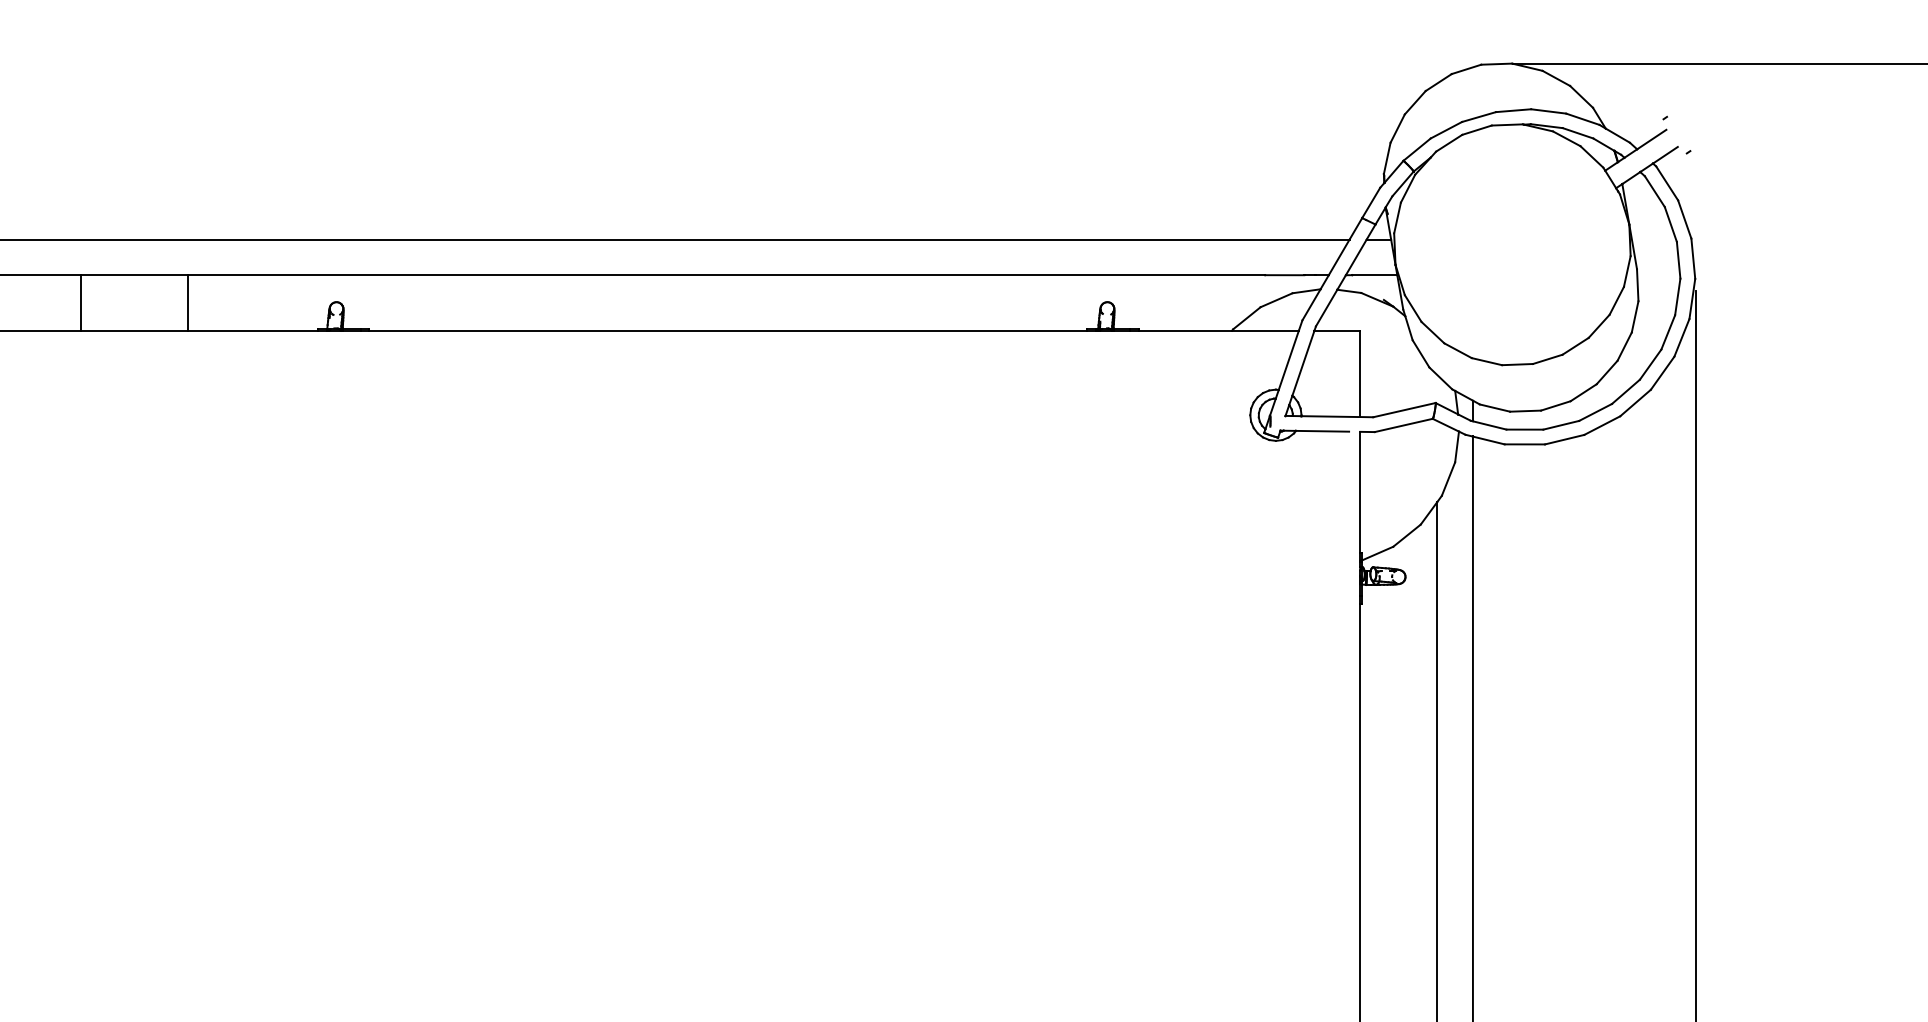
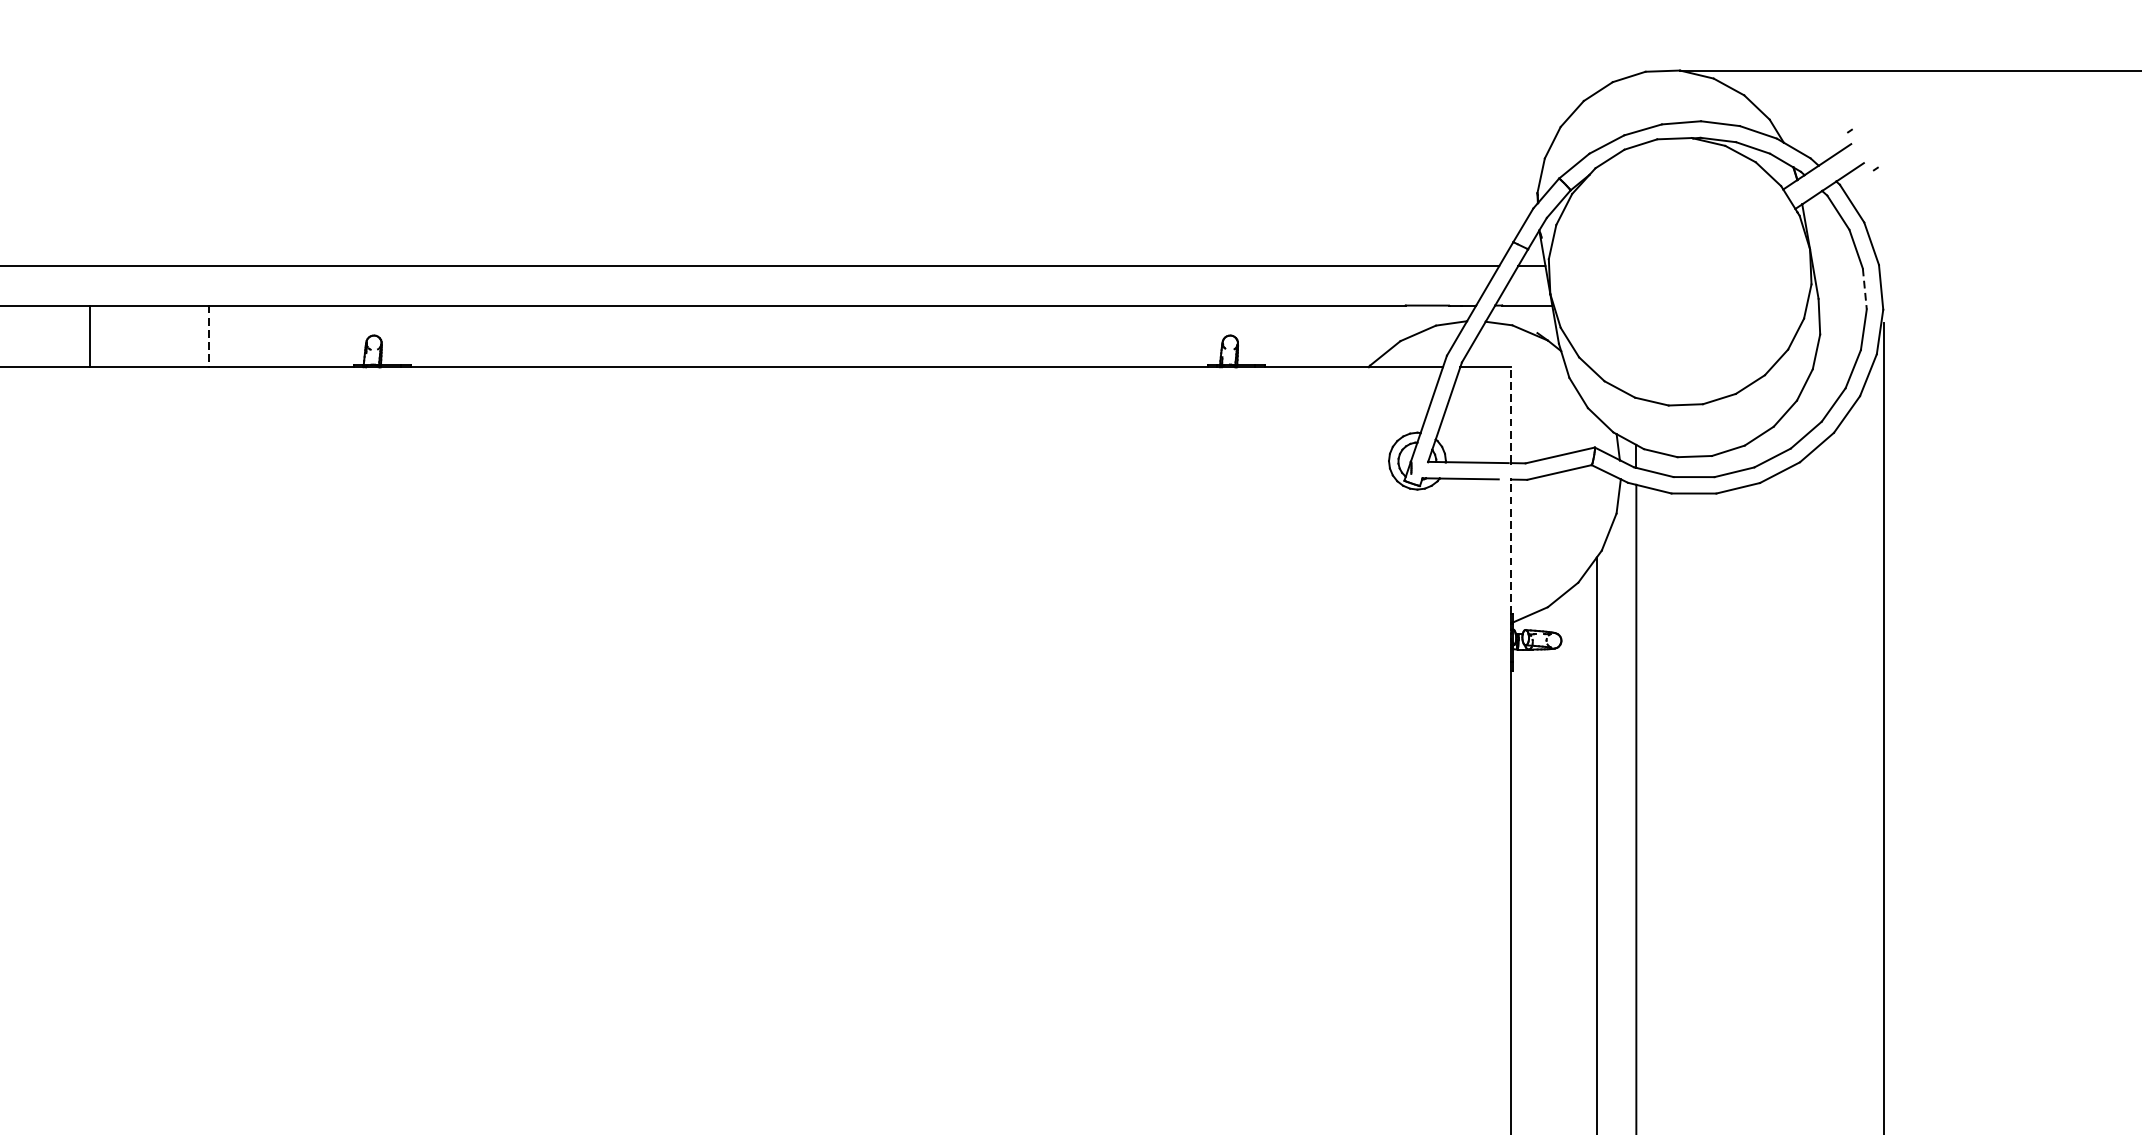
line: (1678, 260) -> (1864, 289), solid -> dashed
line: (187, 302) -> (208, 335), solid -> dashed
line: (1360, 373) -> (1511, 414), solid -> dashed
line: (1360, 492) -> (1511, 546), solid -> dashed

